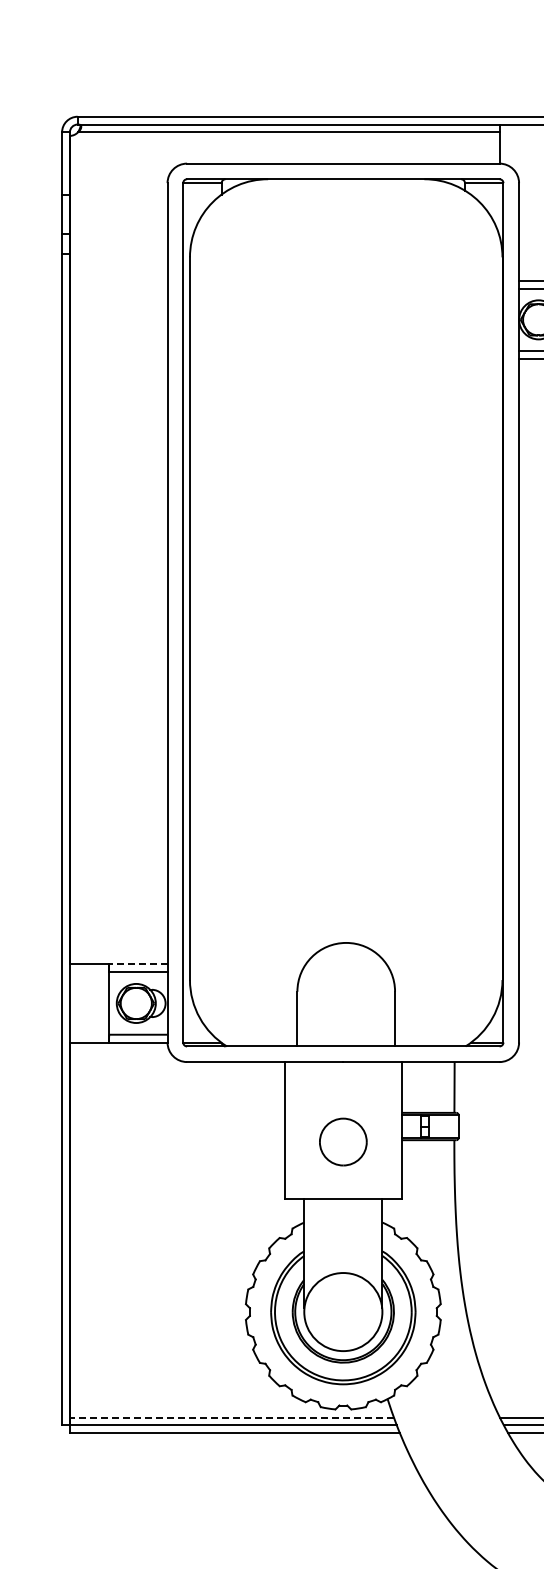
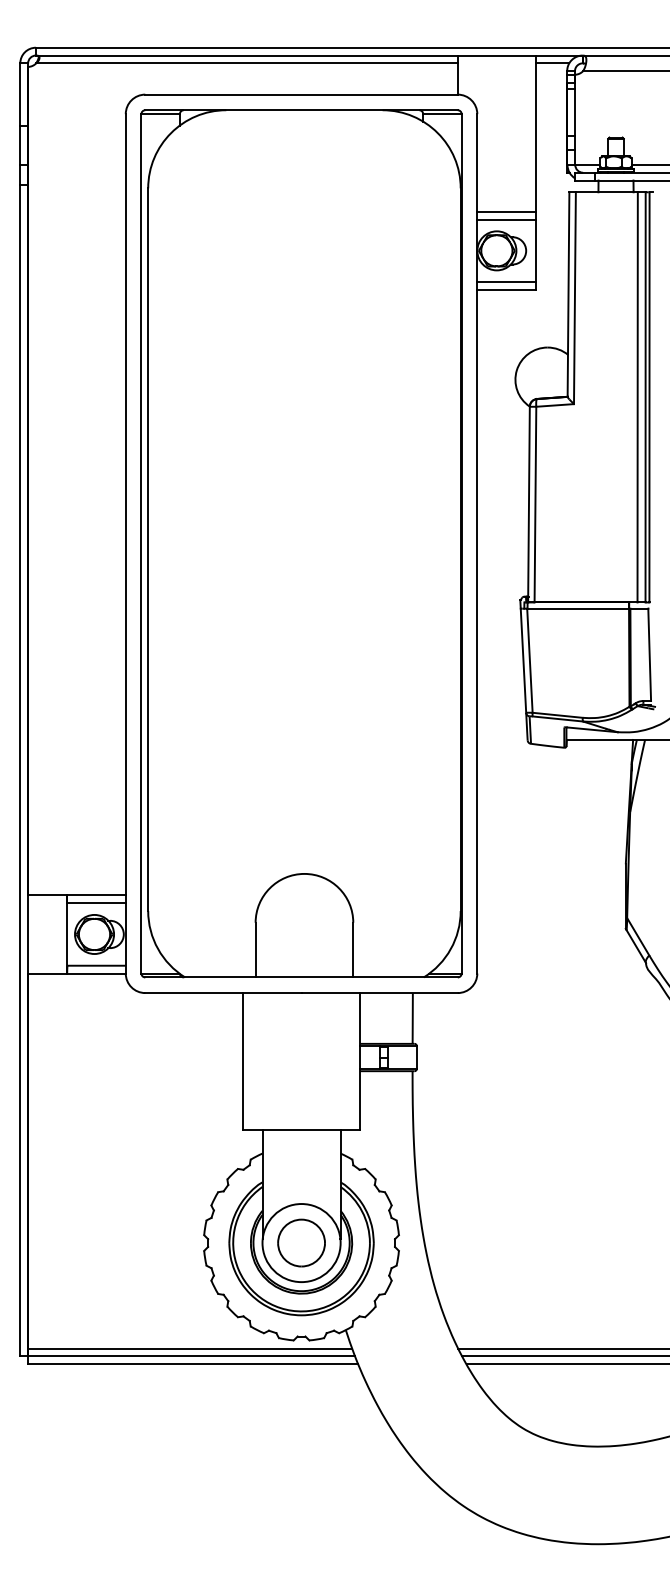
line: (138, 964) -> (96, 895), dashed -> solid
part: (343, 1141) -> (301, 1242), moved
line: (232, 1417) -> (190, 1348), dashed -> solid

